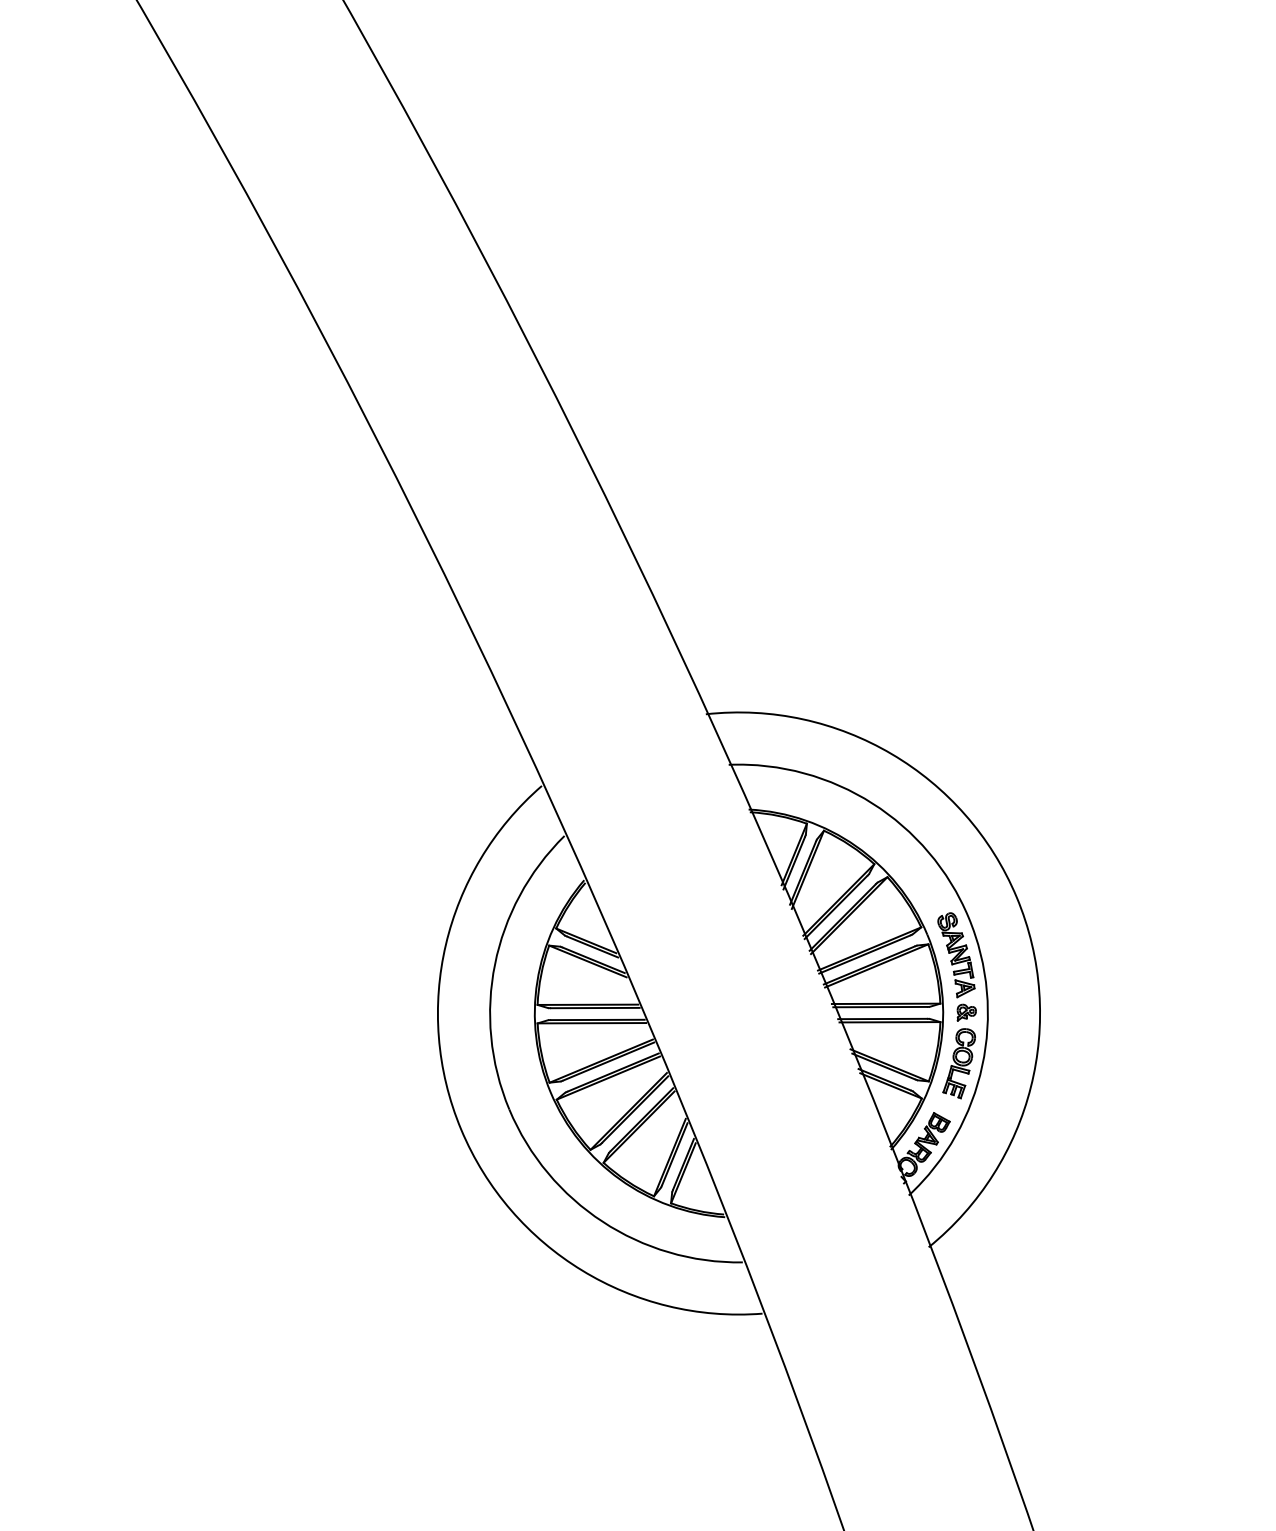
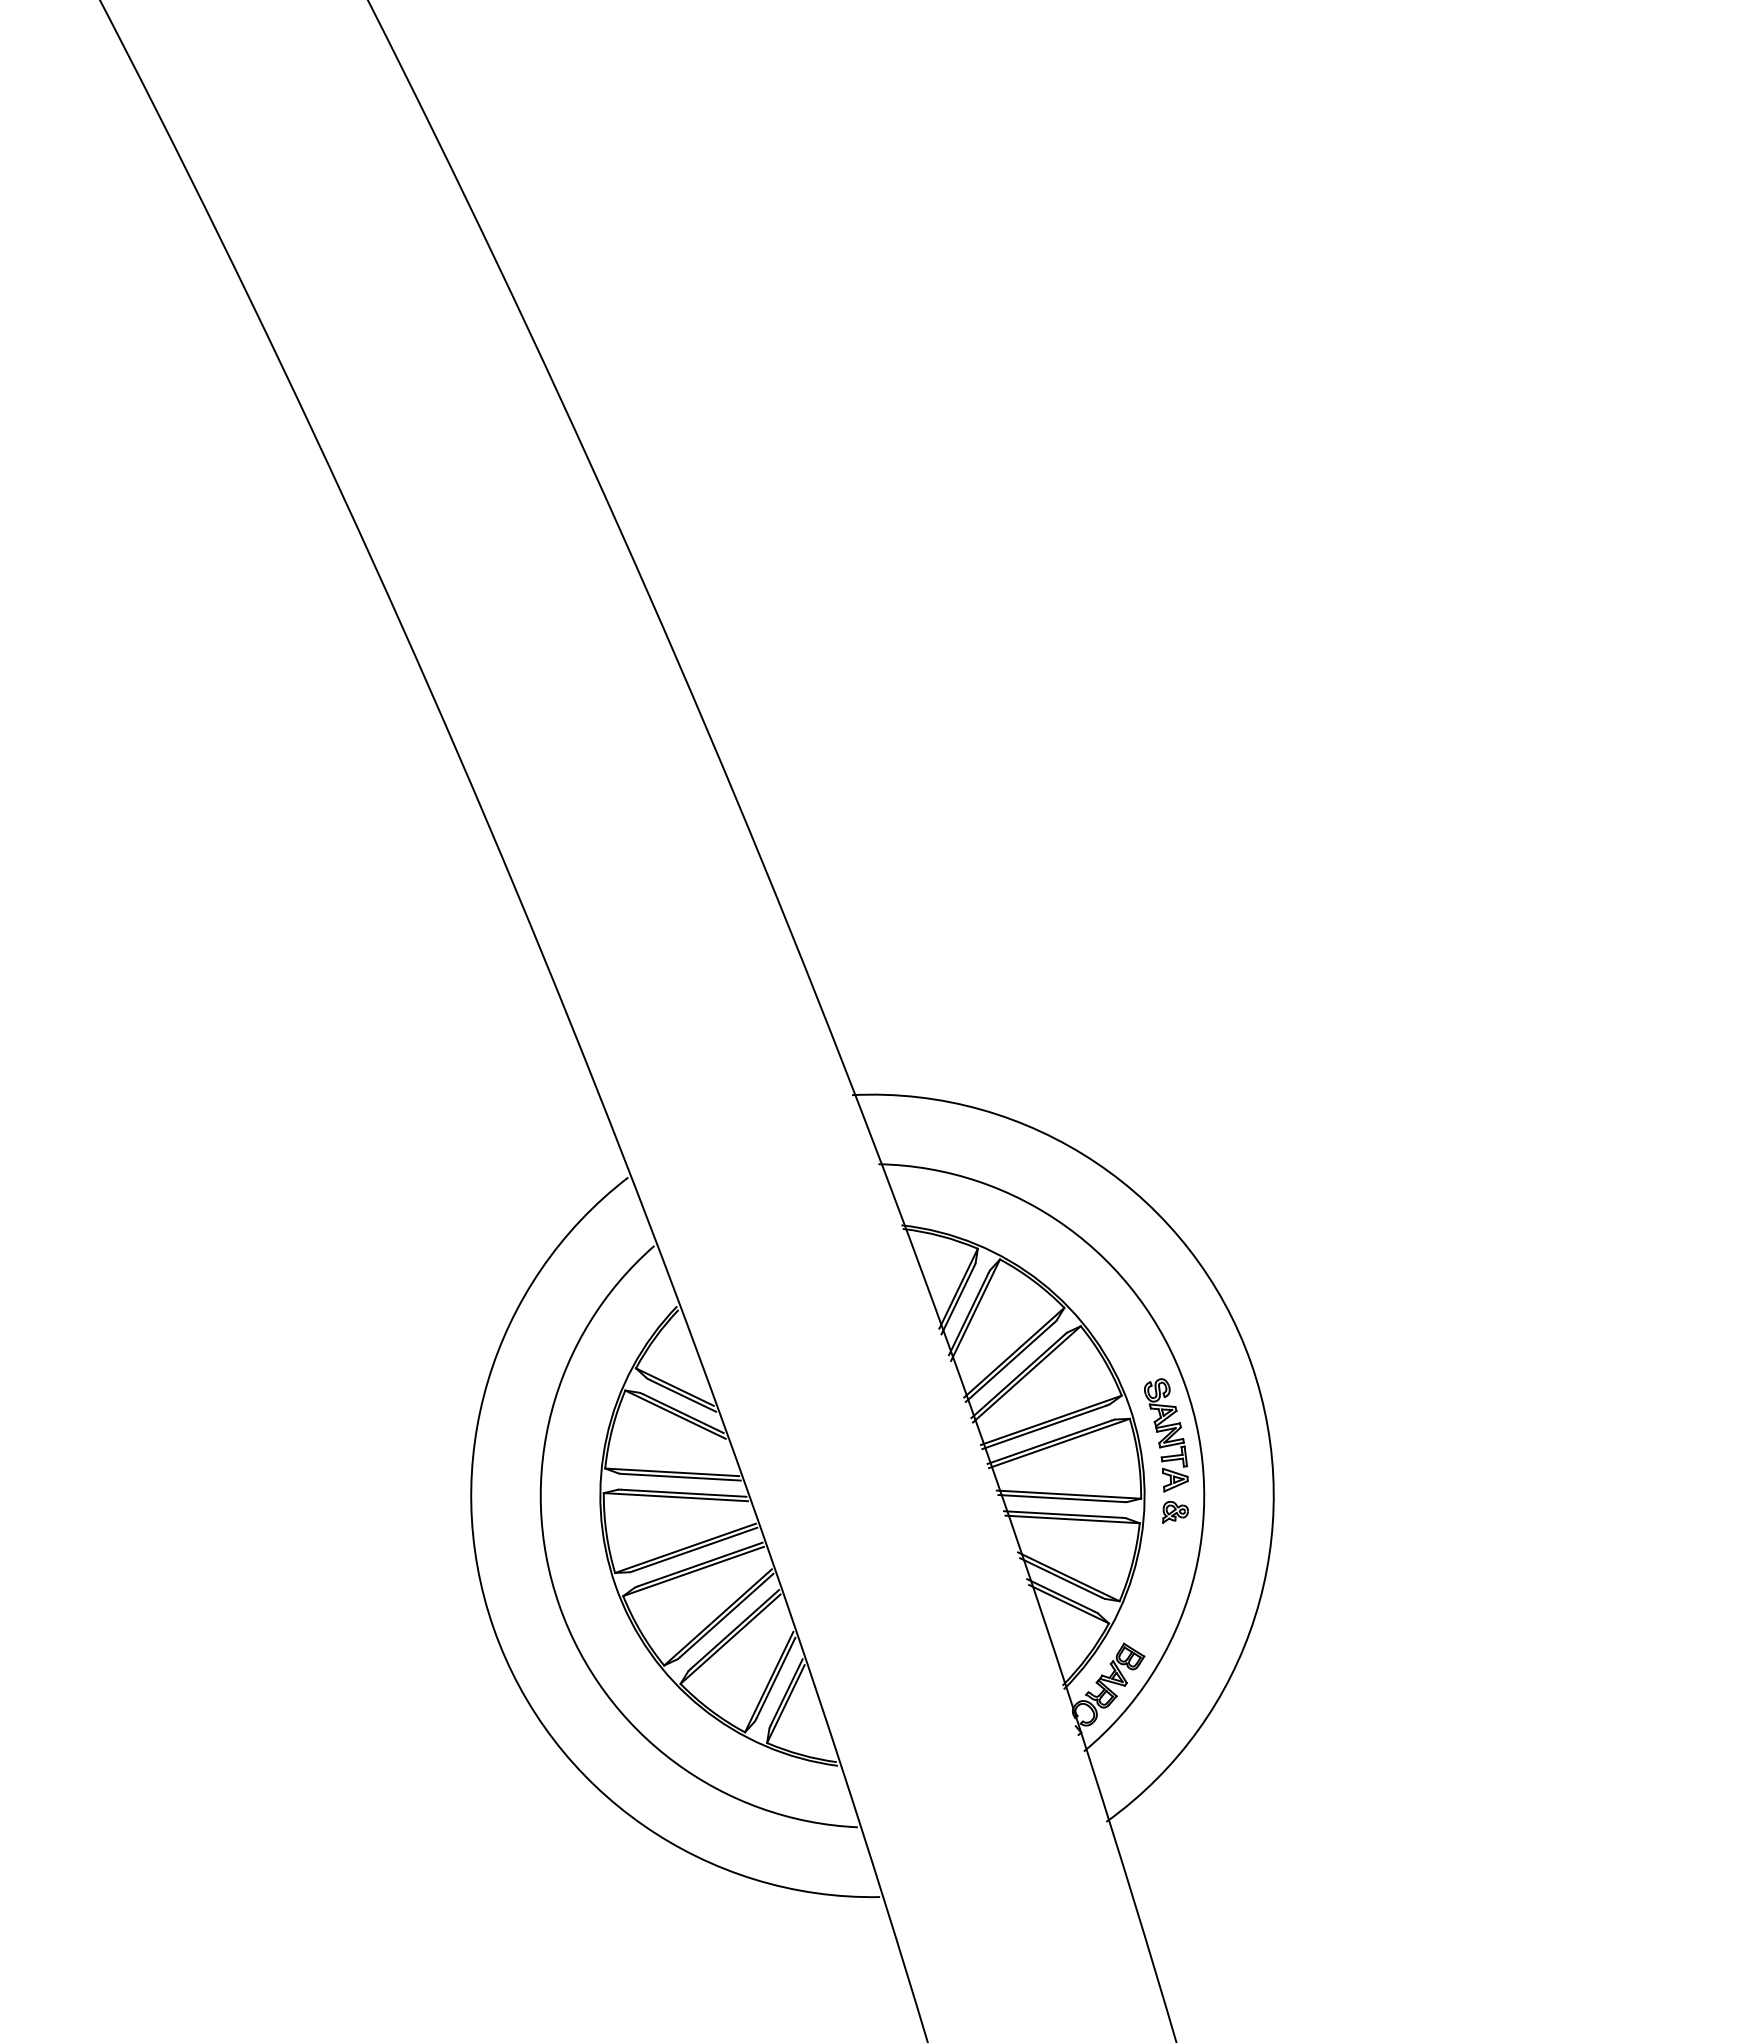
part: (959, 1064) -> (1161, 1580), removed

